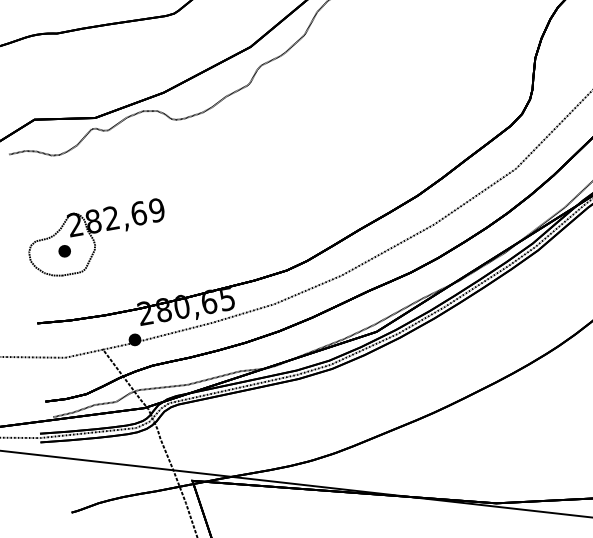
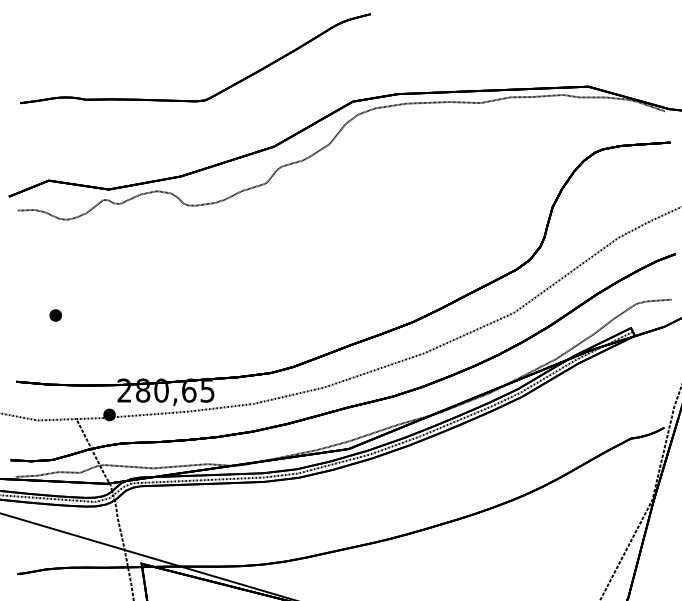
part: (96, 239) -> (89, 309), removed

